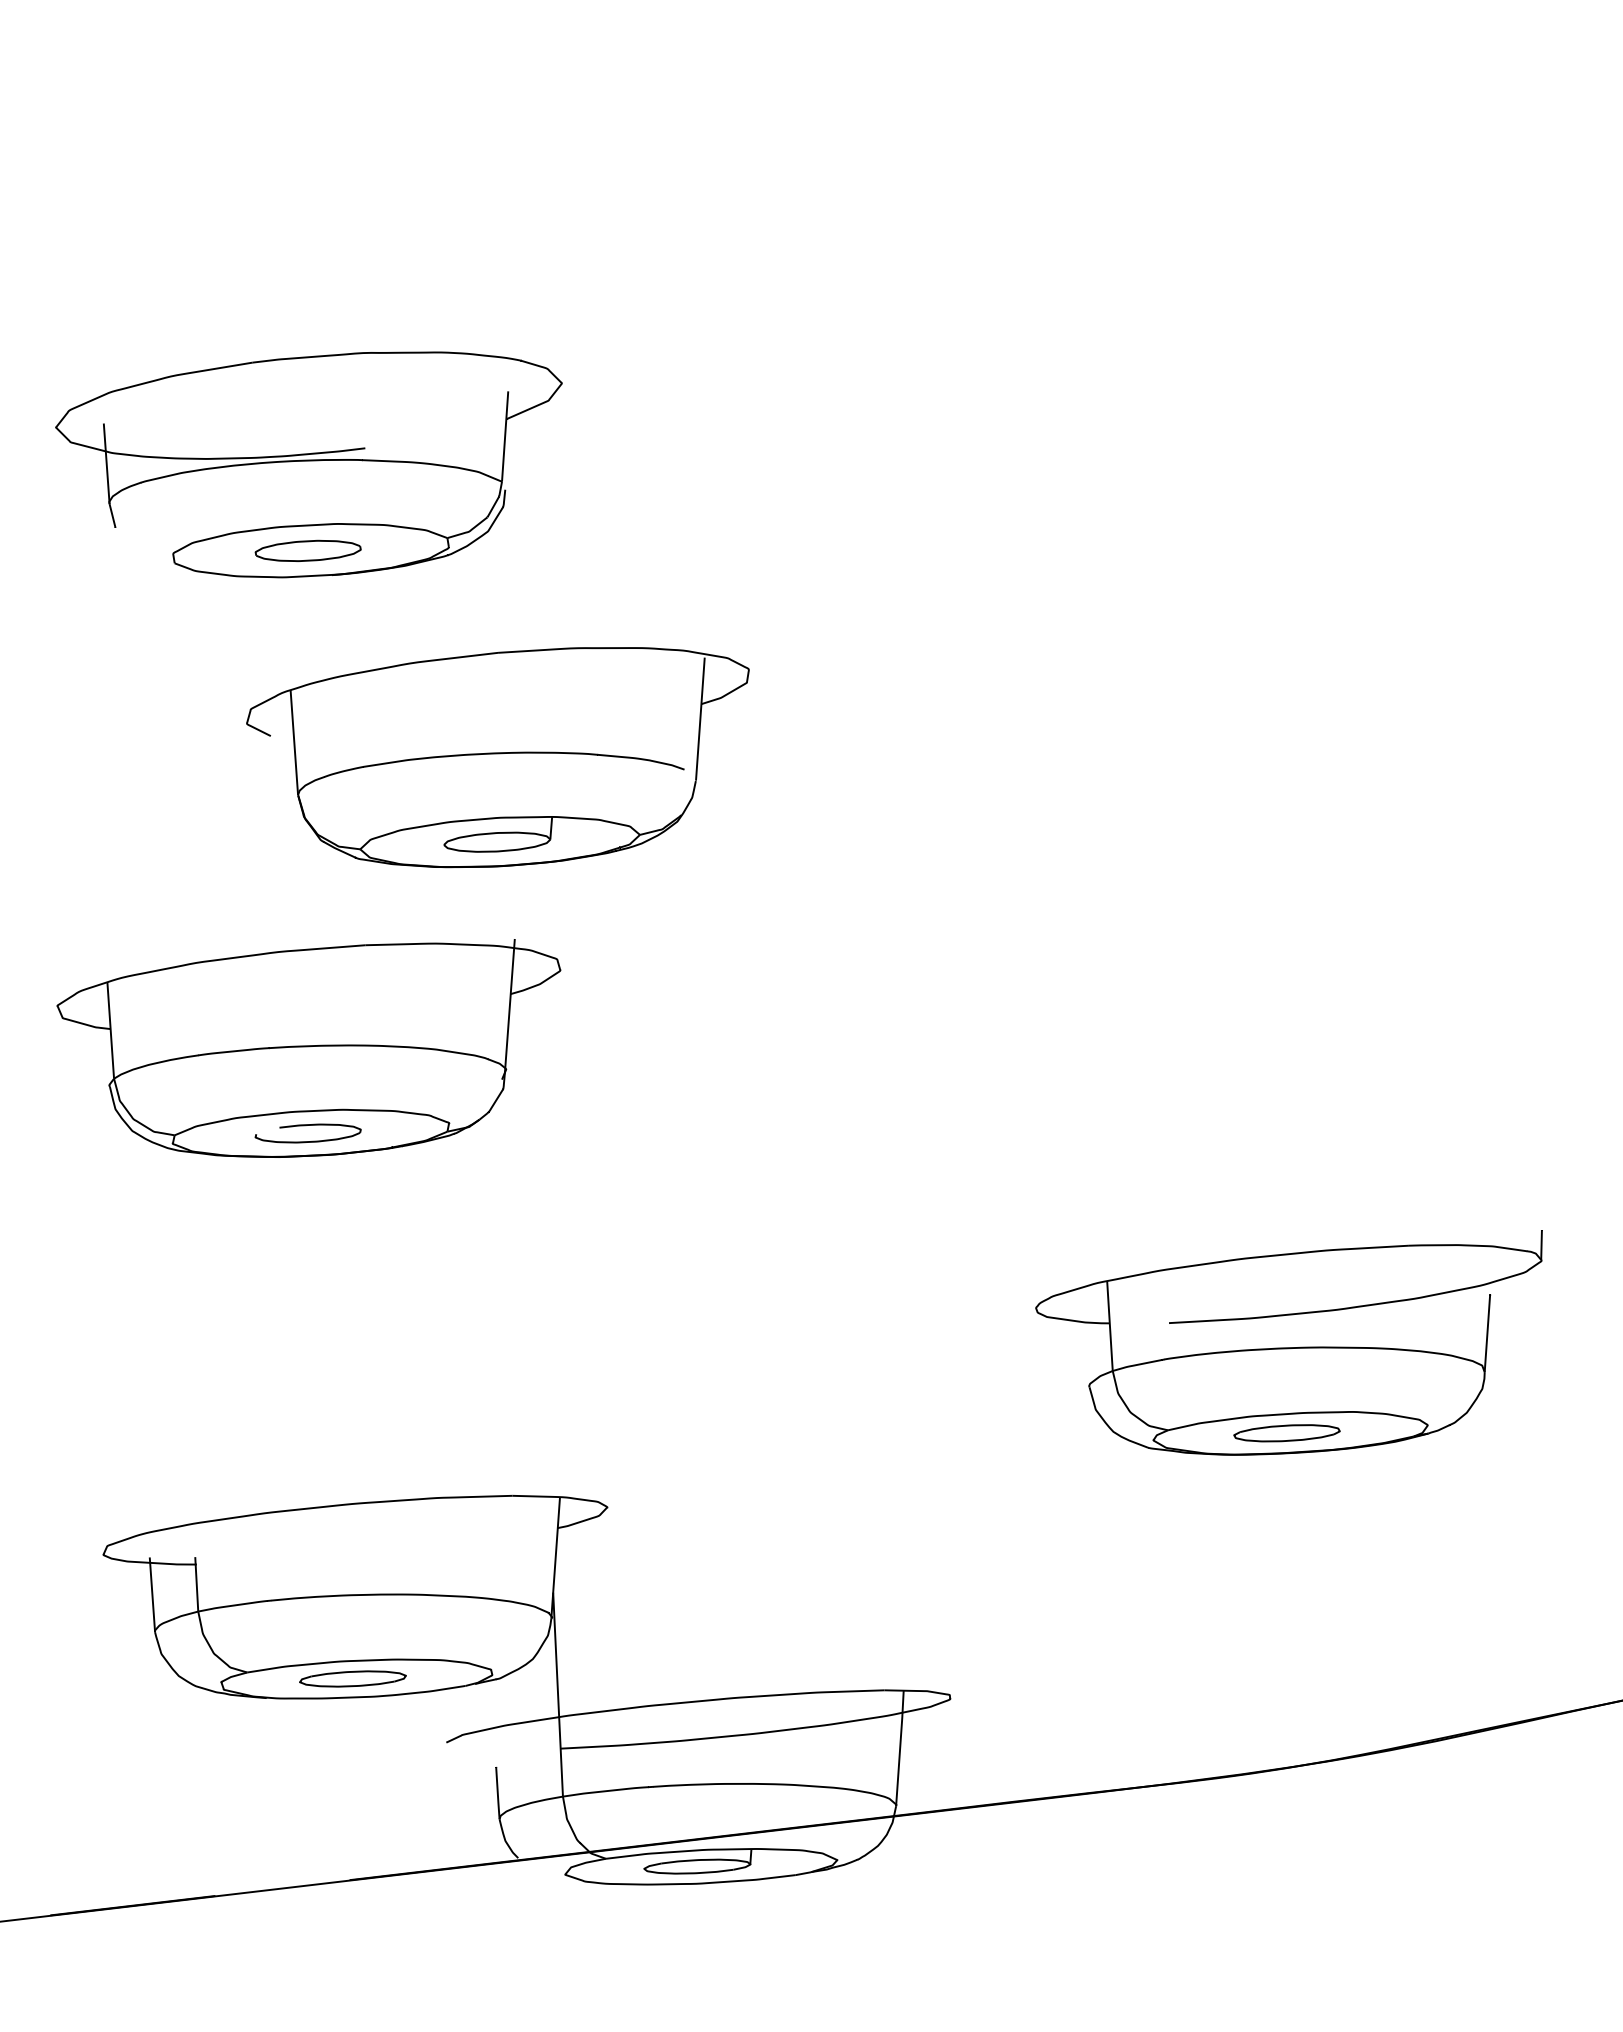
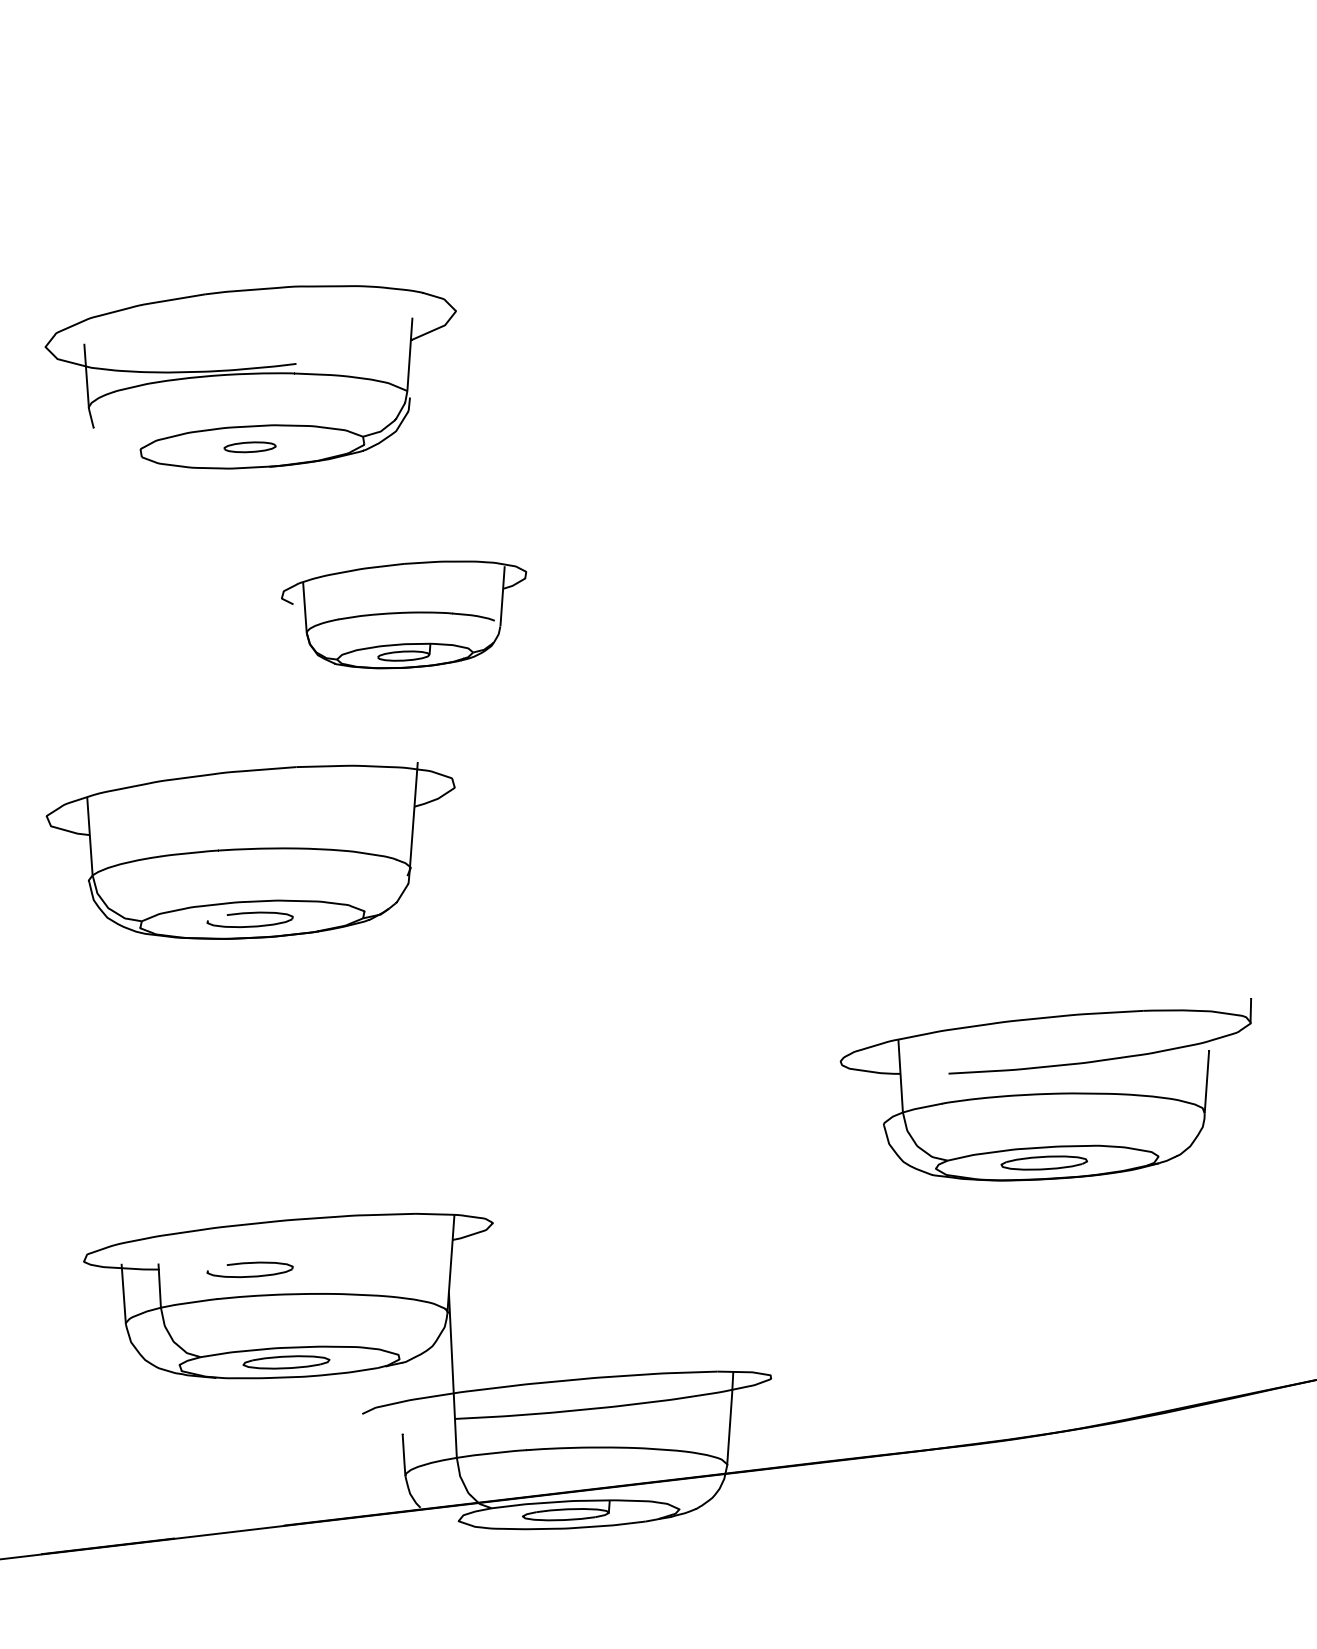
part: (307, 551) -> (249, 447), size x0.6
part: (497, 757) -> (403, 614), size x0.6
part: (307, 1564) -> (249, 1269), added

